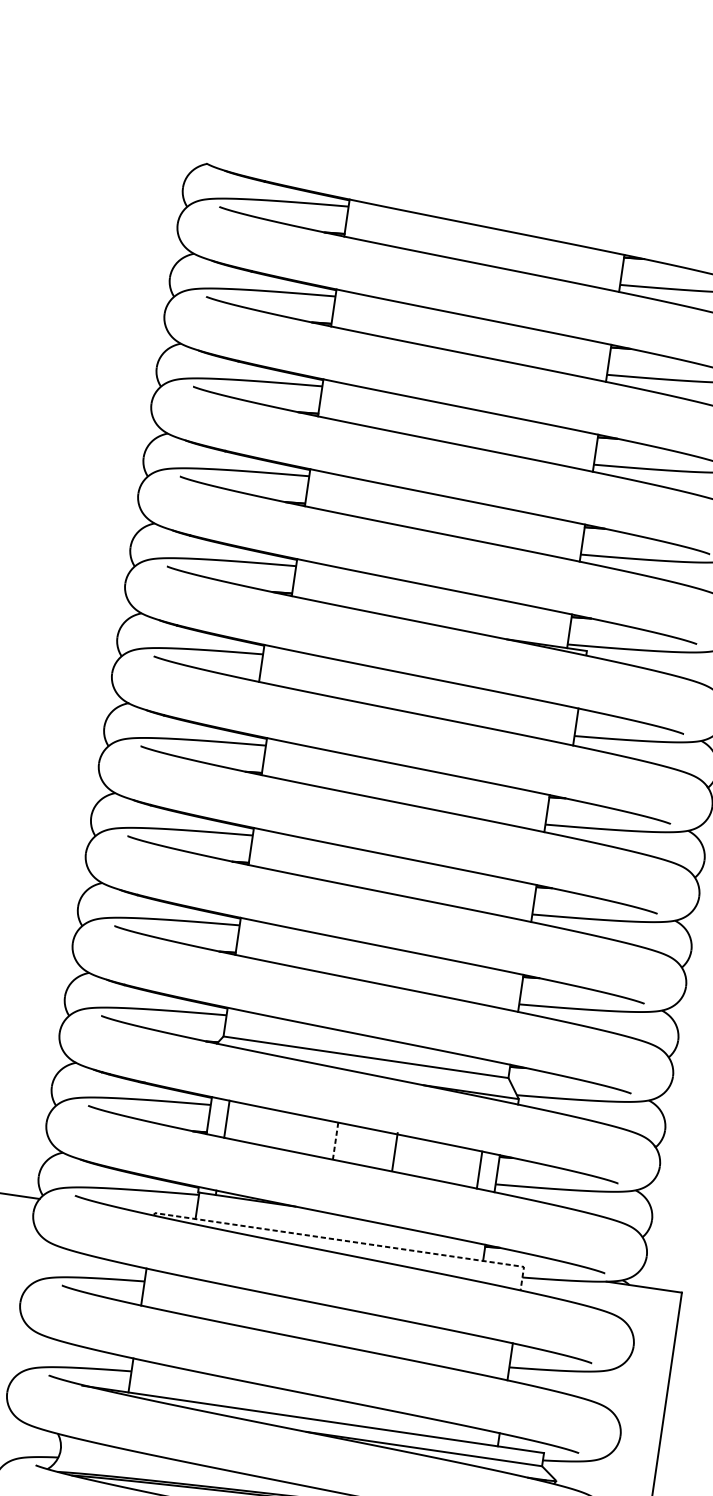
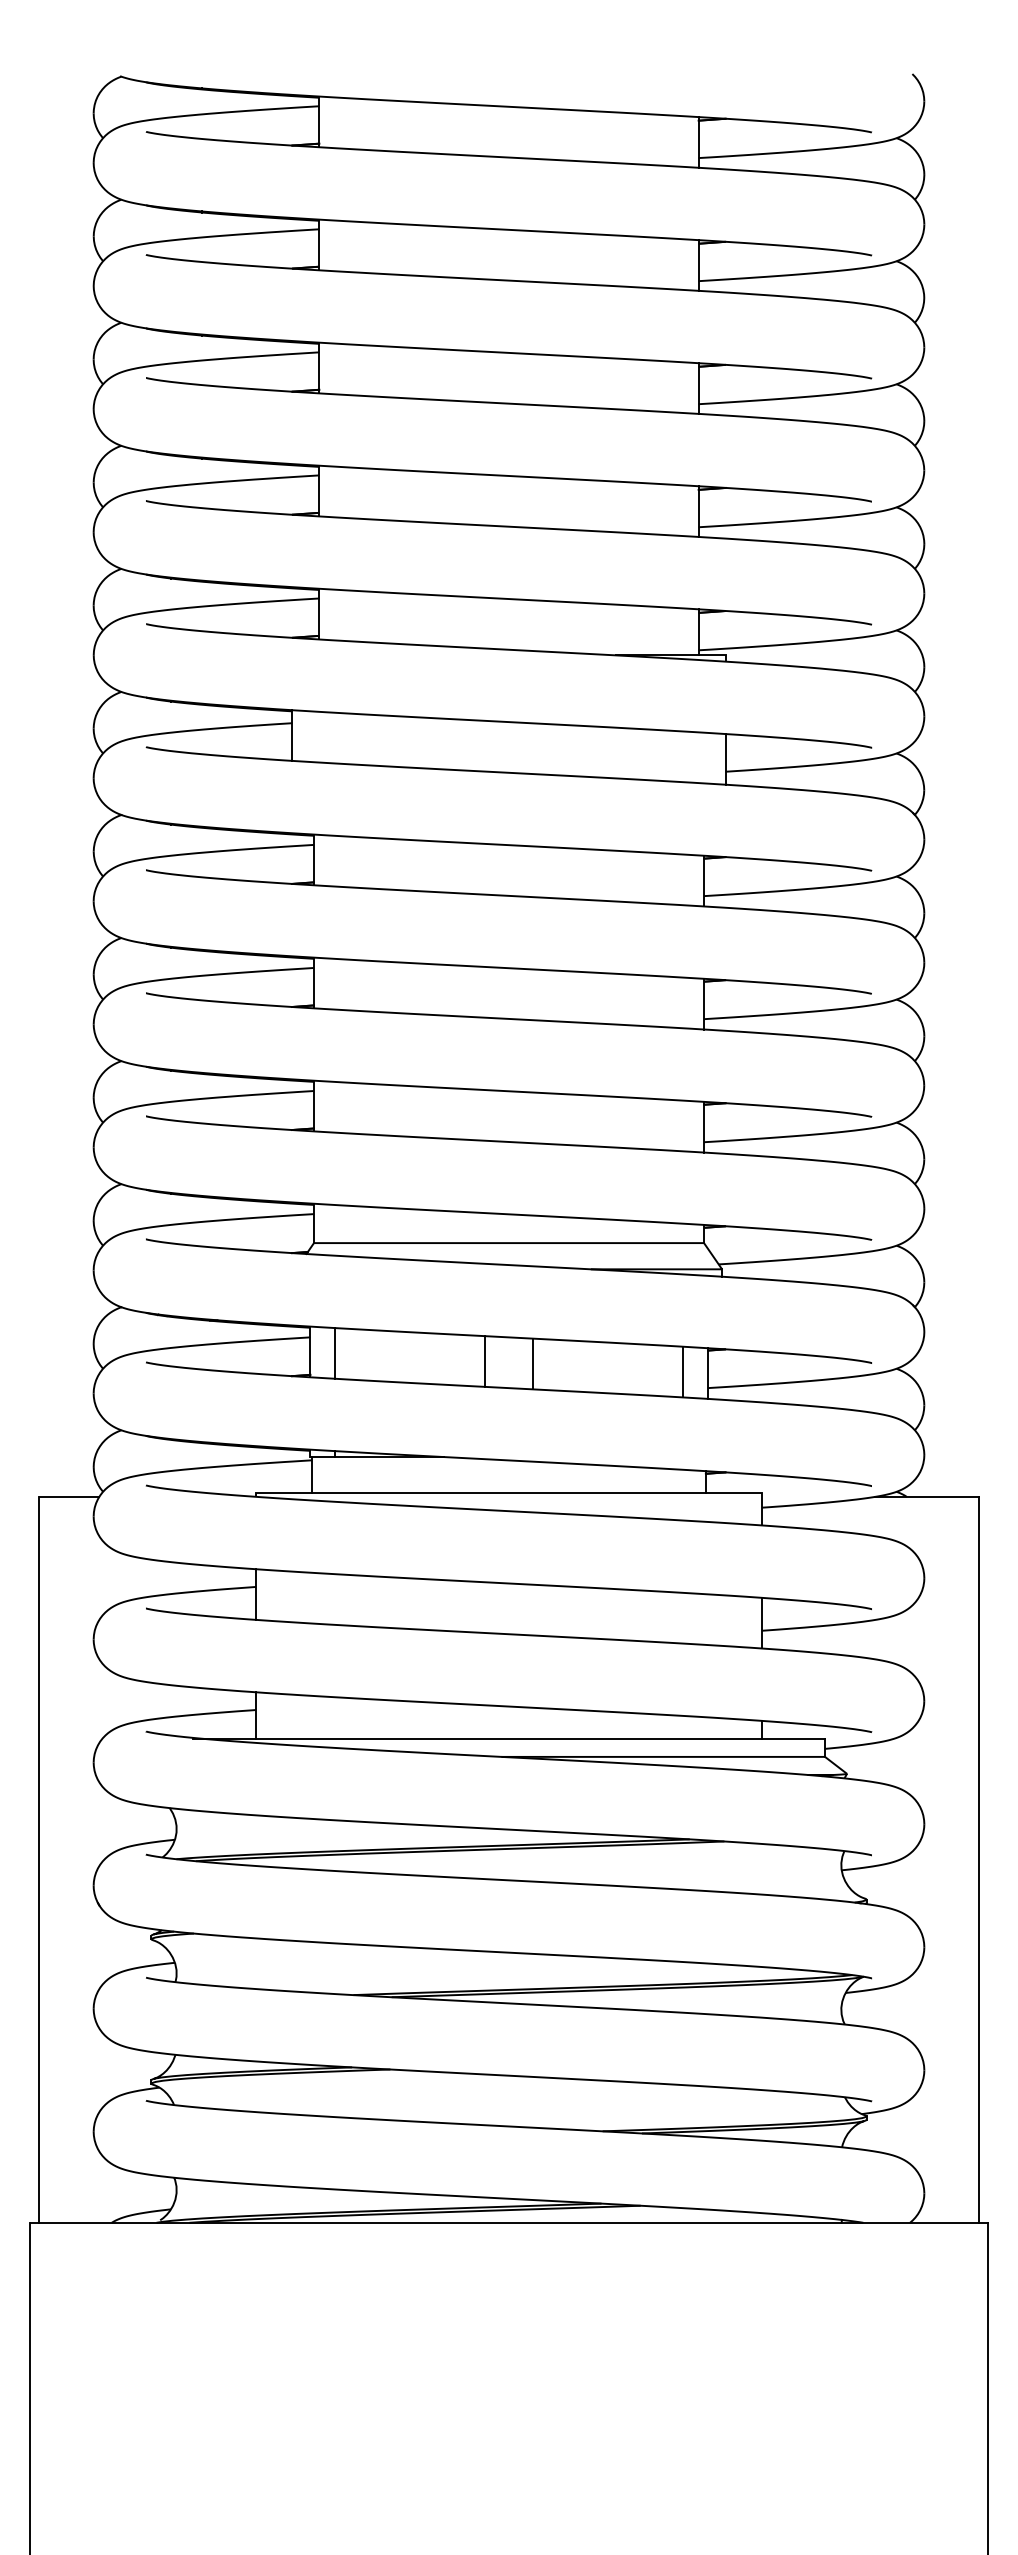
line: (335, 1141) -> (484, 1361), dashed -> solid
line: (395, 1151) -> (533, 1363), moved
line: (350, 1241) -> (524, 1493), dashed -> solid

